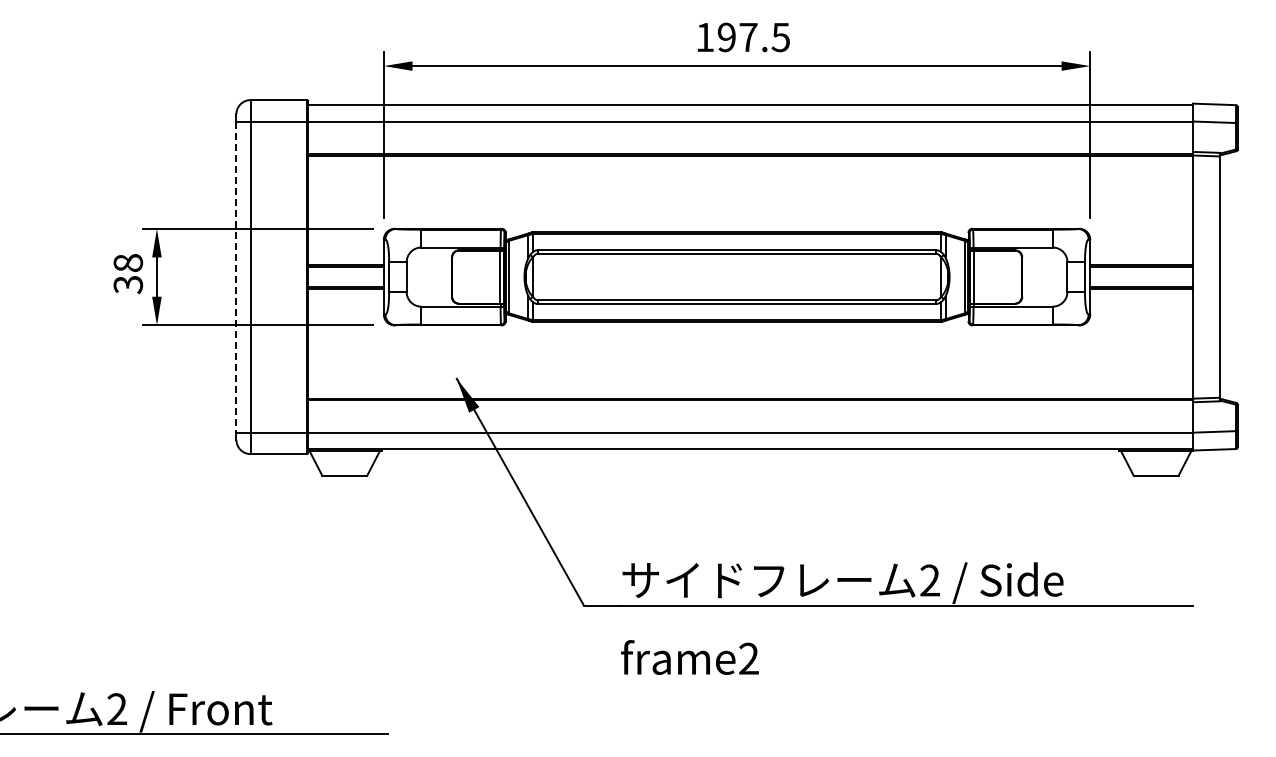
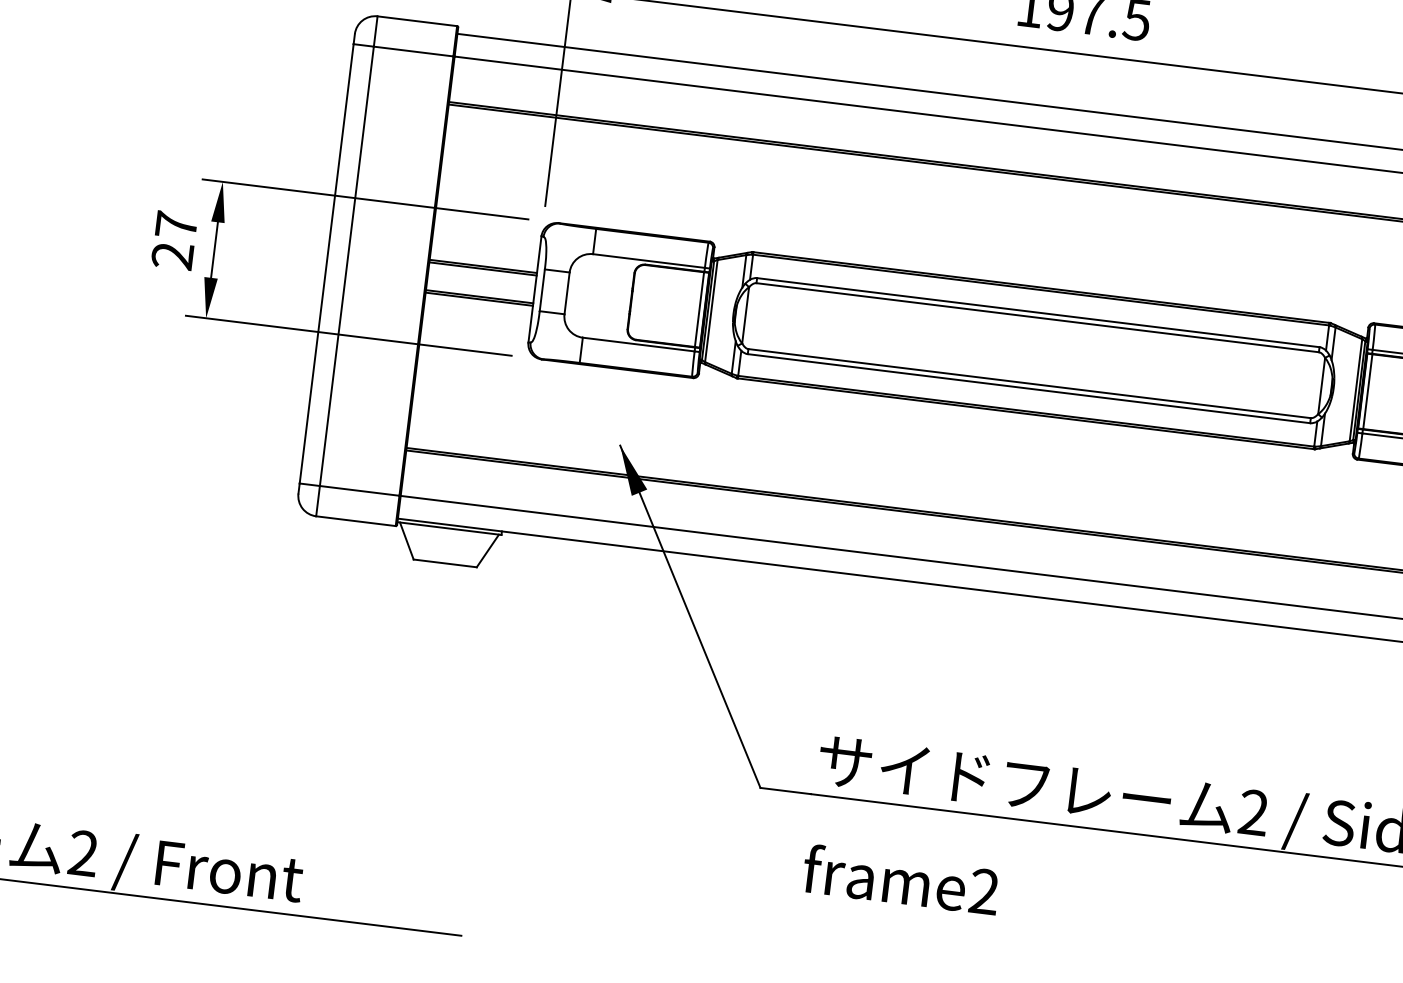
text: (128, 274) -> (174, 241), 38 -> 27
line: (236, 277) -> (326, 264), dashed -> solid

